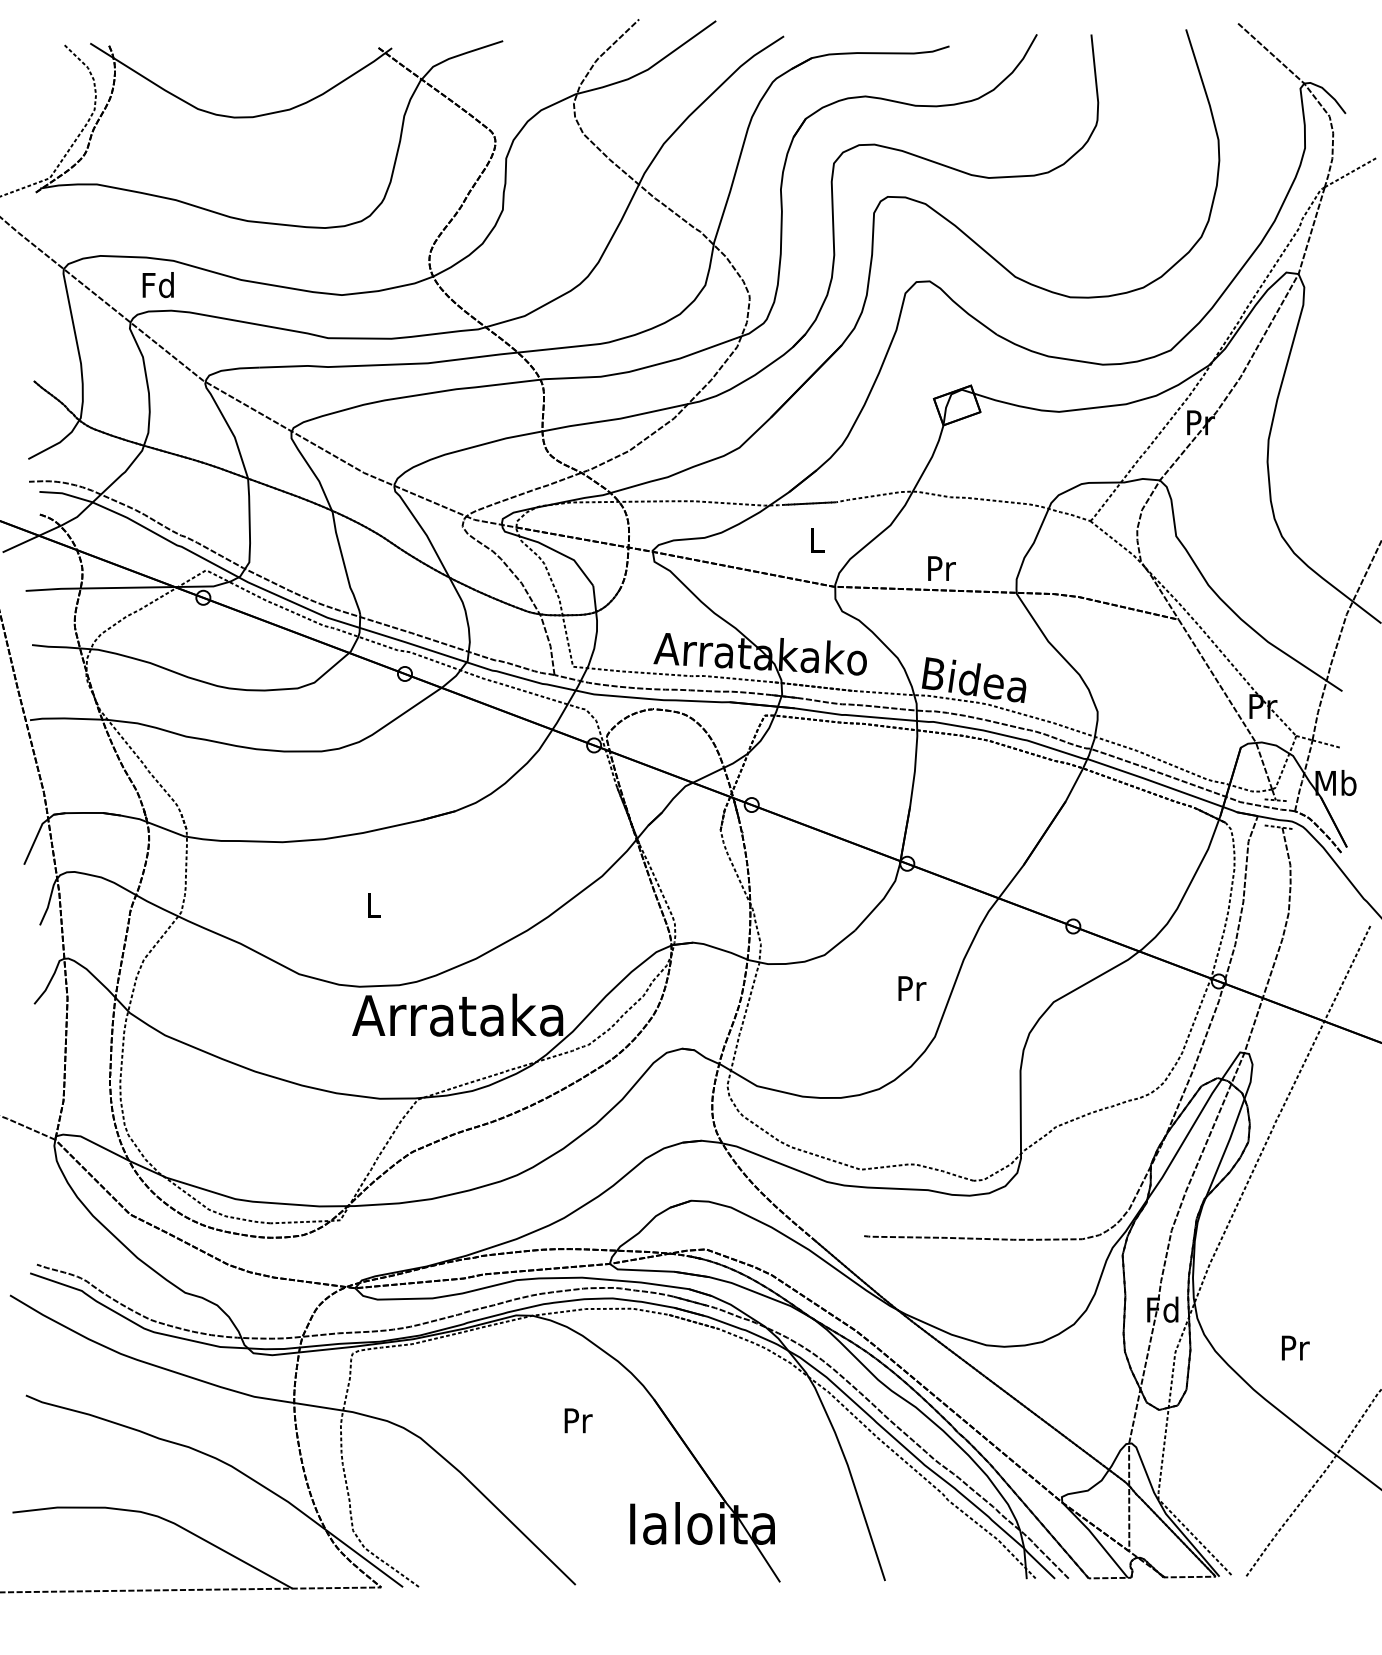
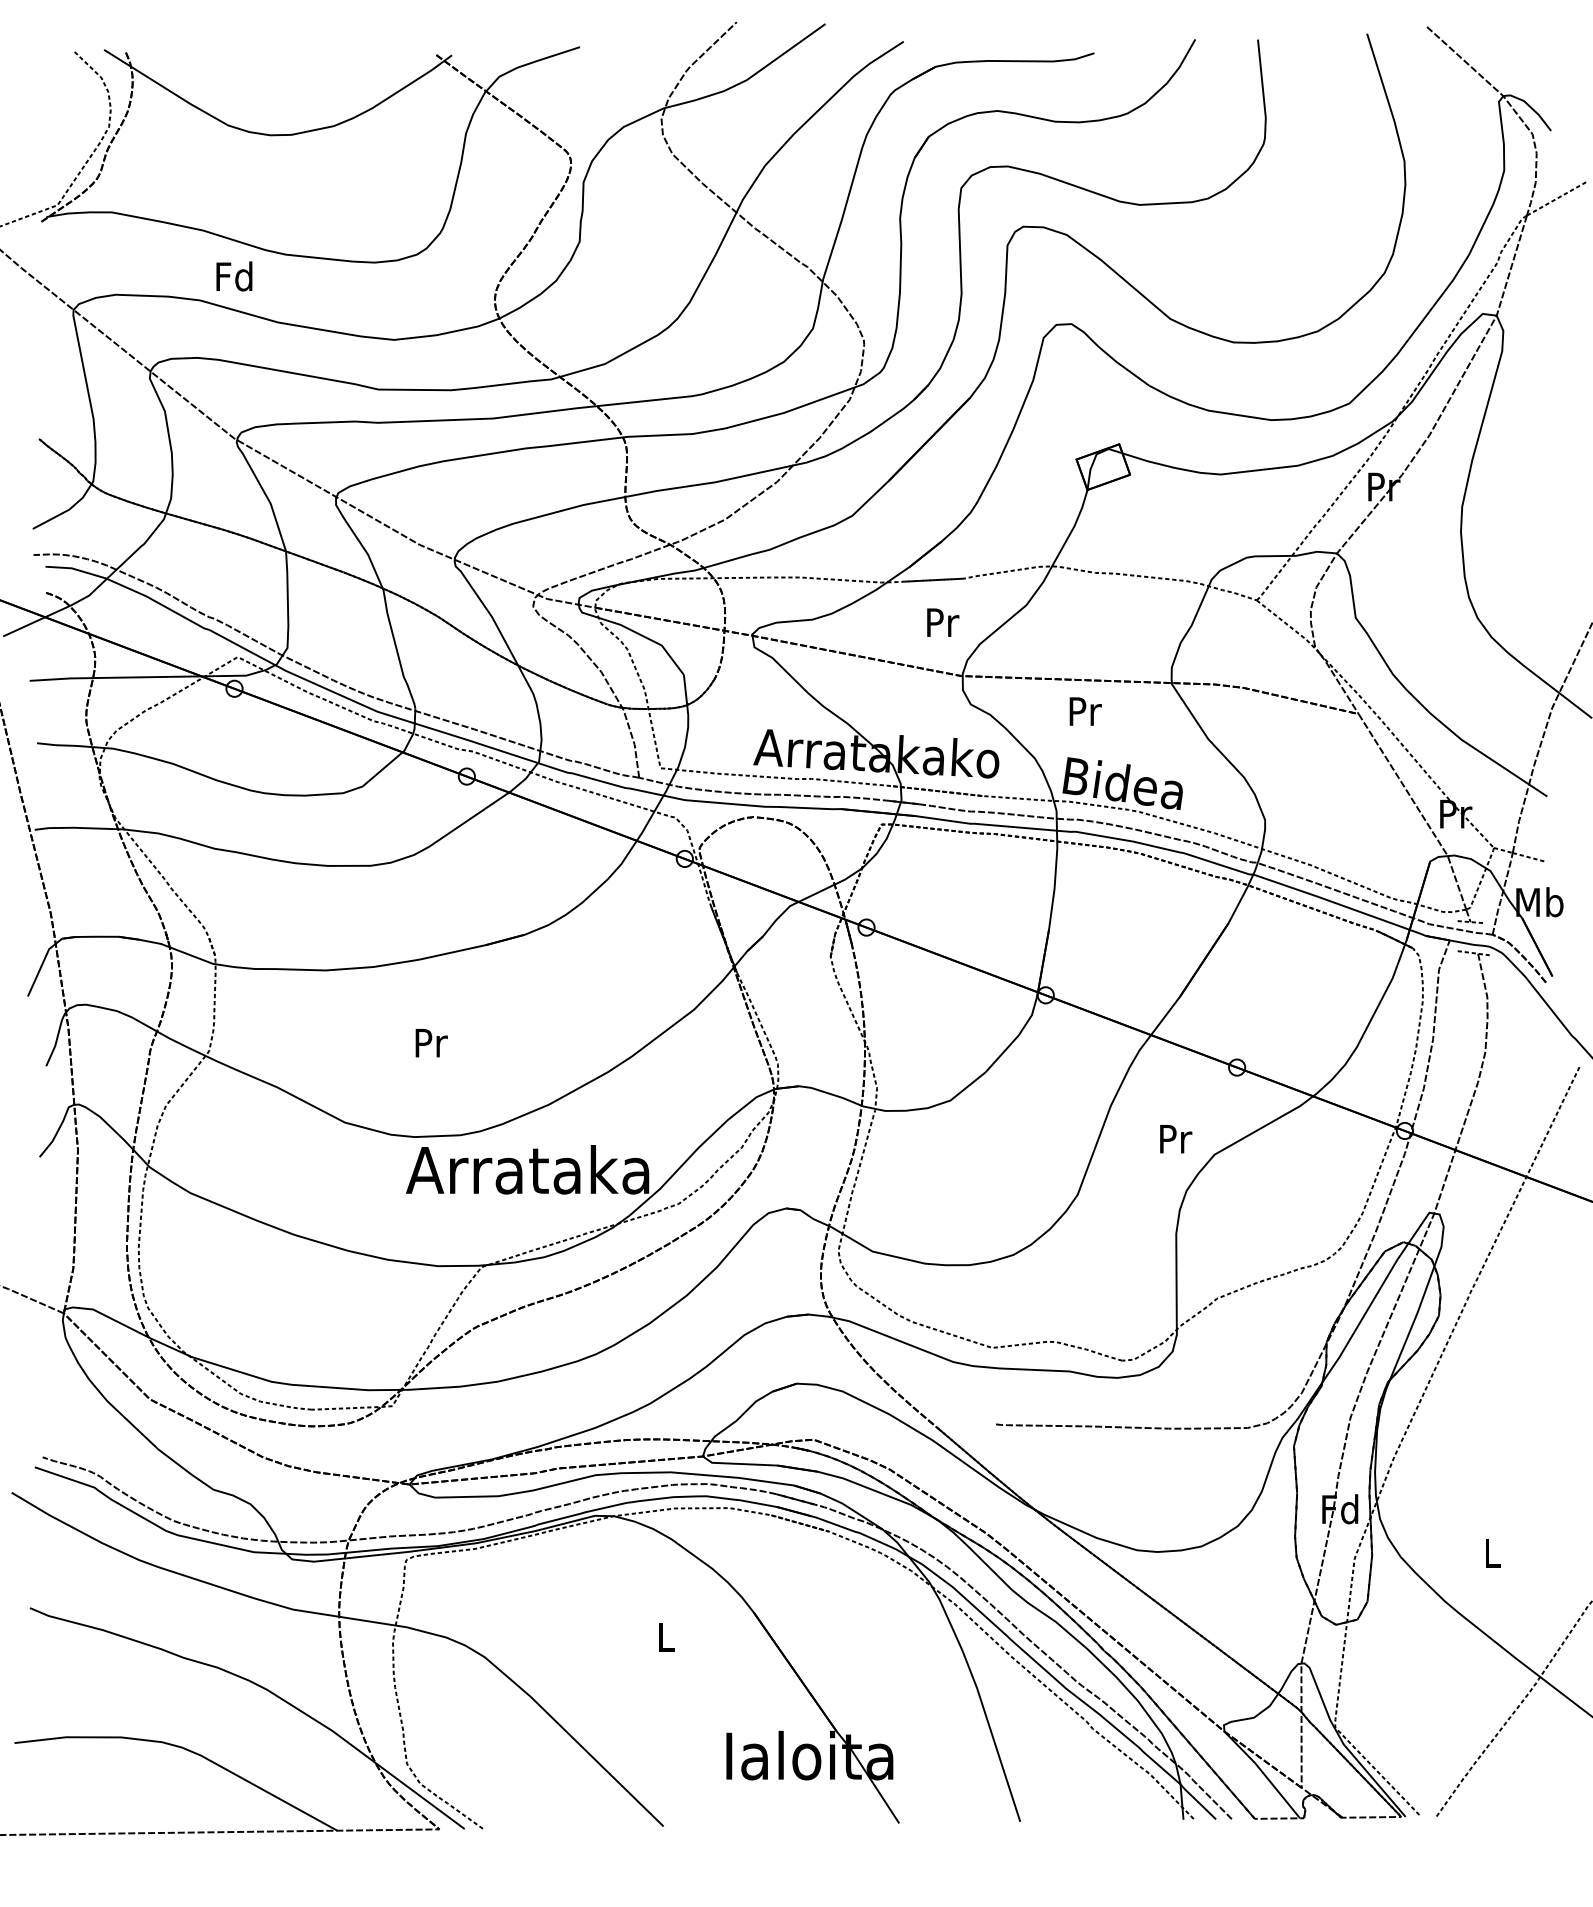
text: (157, 285) -> (233, 276), moved
text: (818, 540) -> (943, 622), L -> Pr
text: (941, 568) -> (1085, 711), moved
text: (374, 905) -> (431, 1043), L -> Pr
text: (912, 988) -> (1176, 1139), moved
text: (1295, 1347) -> (1493, 1552), Pr -> L
text: (578, 1420) -> (666, 1636), Pr -> L

